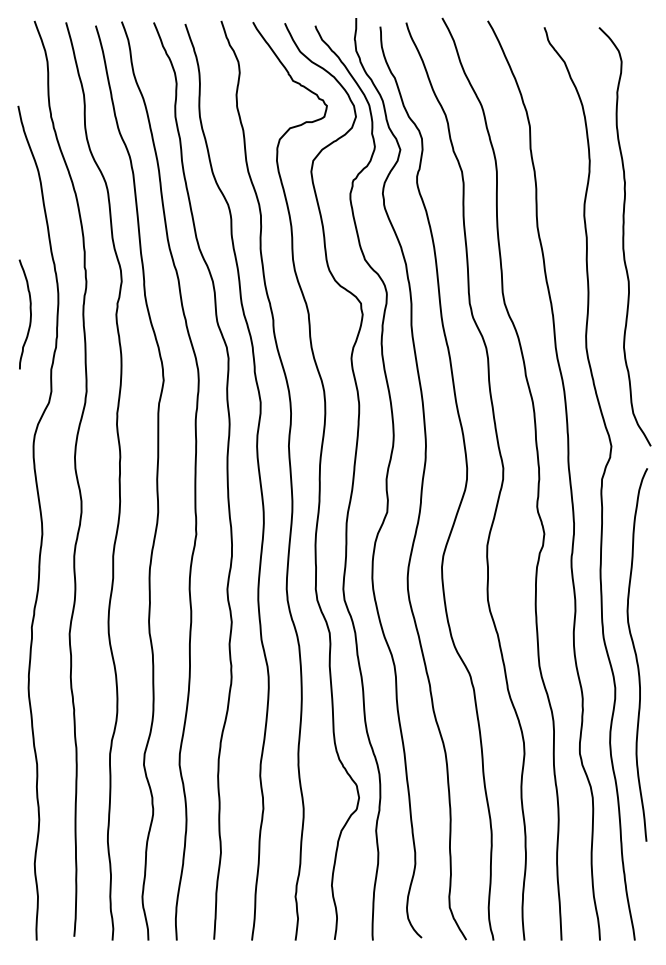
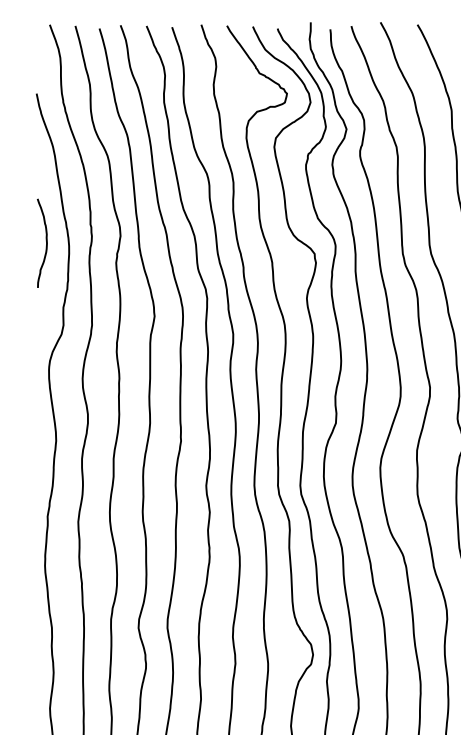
curve: (30, 314) -> (46, 243), moved

